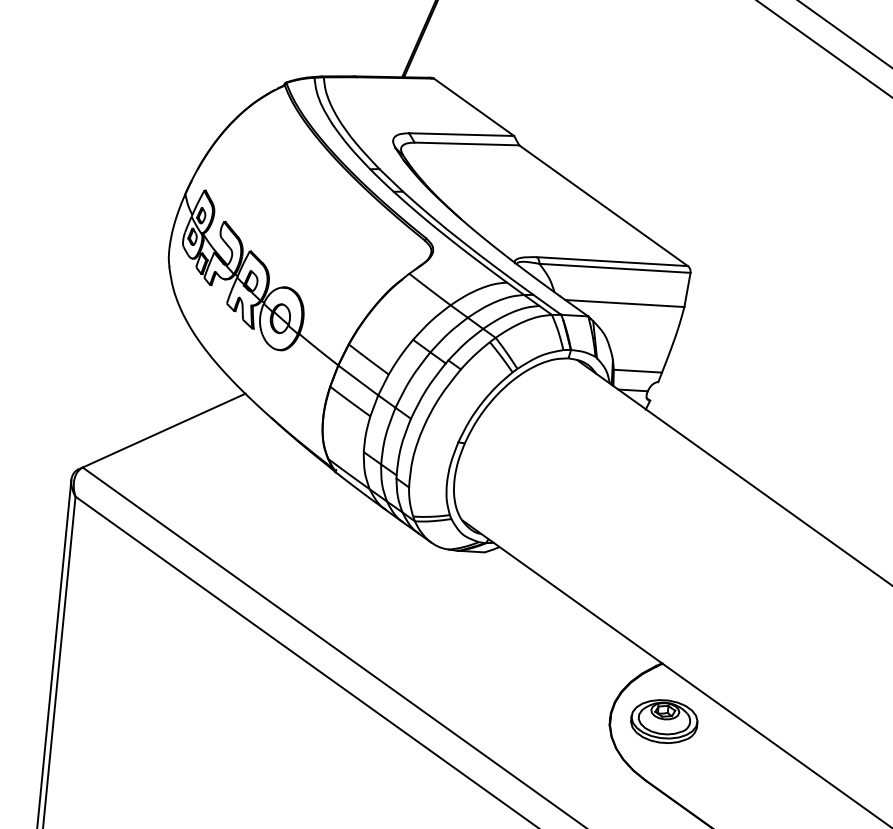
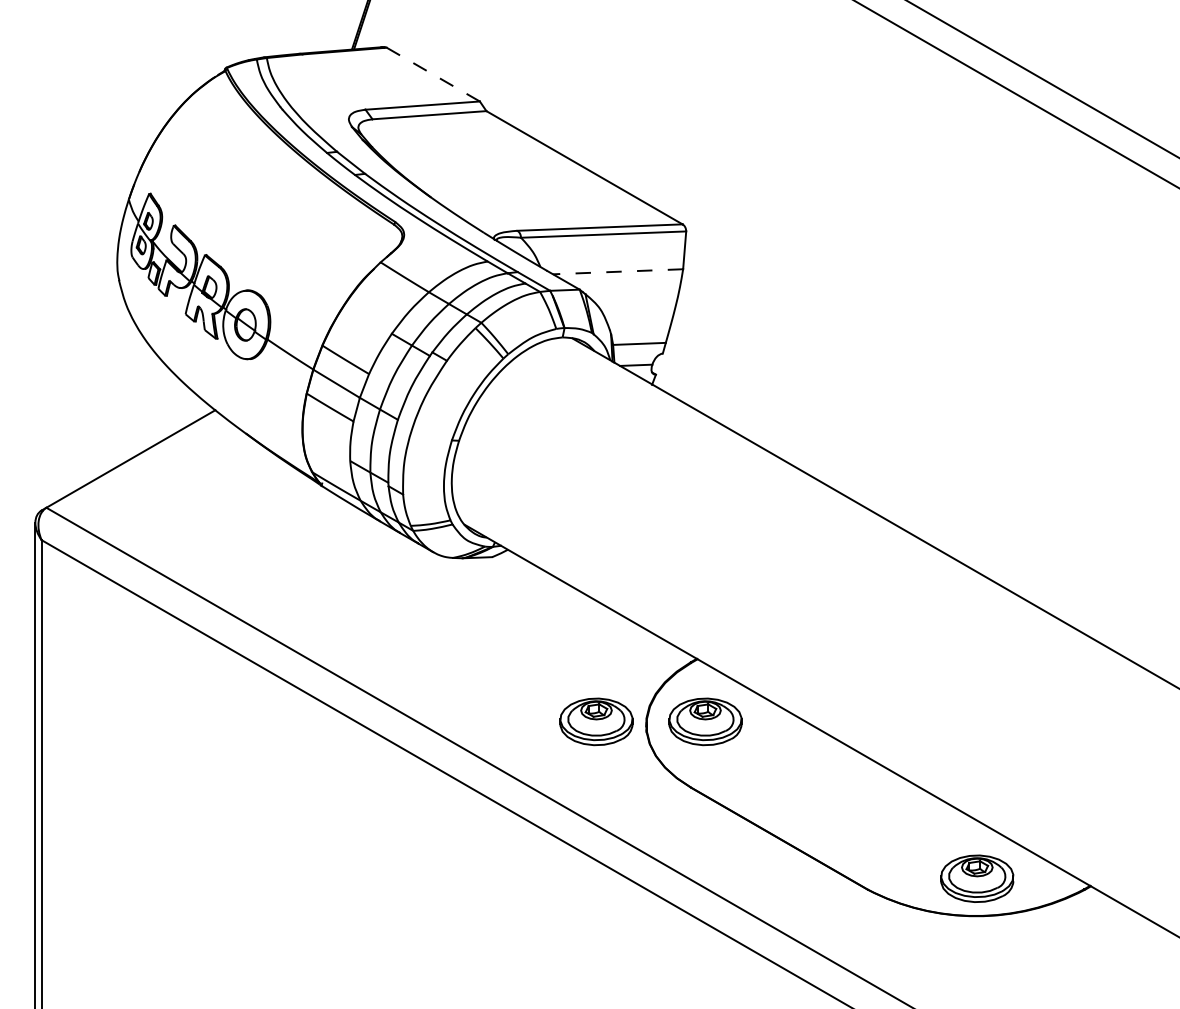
line: (474, 107) -> (433, 74), solid -> dashed
line: (624, 303) -> (617, 271), solid -> dashed
part: (564, 711) -> (596, 721), added

